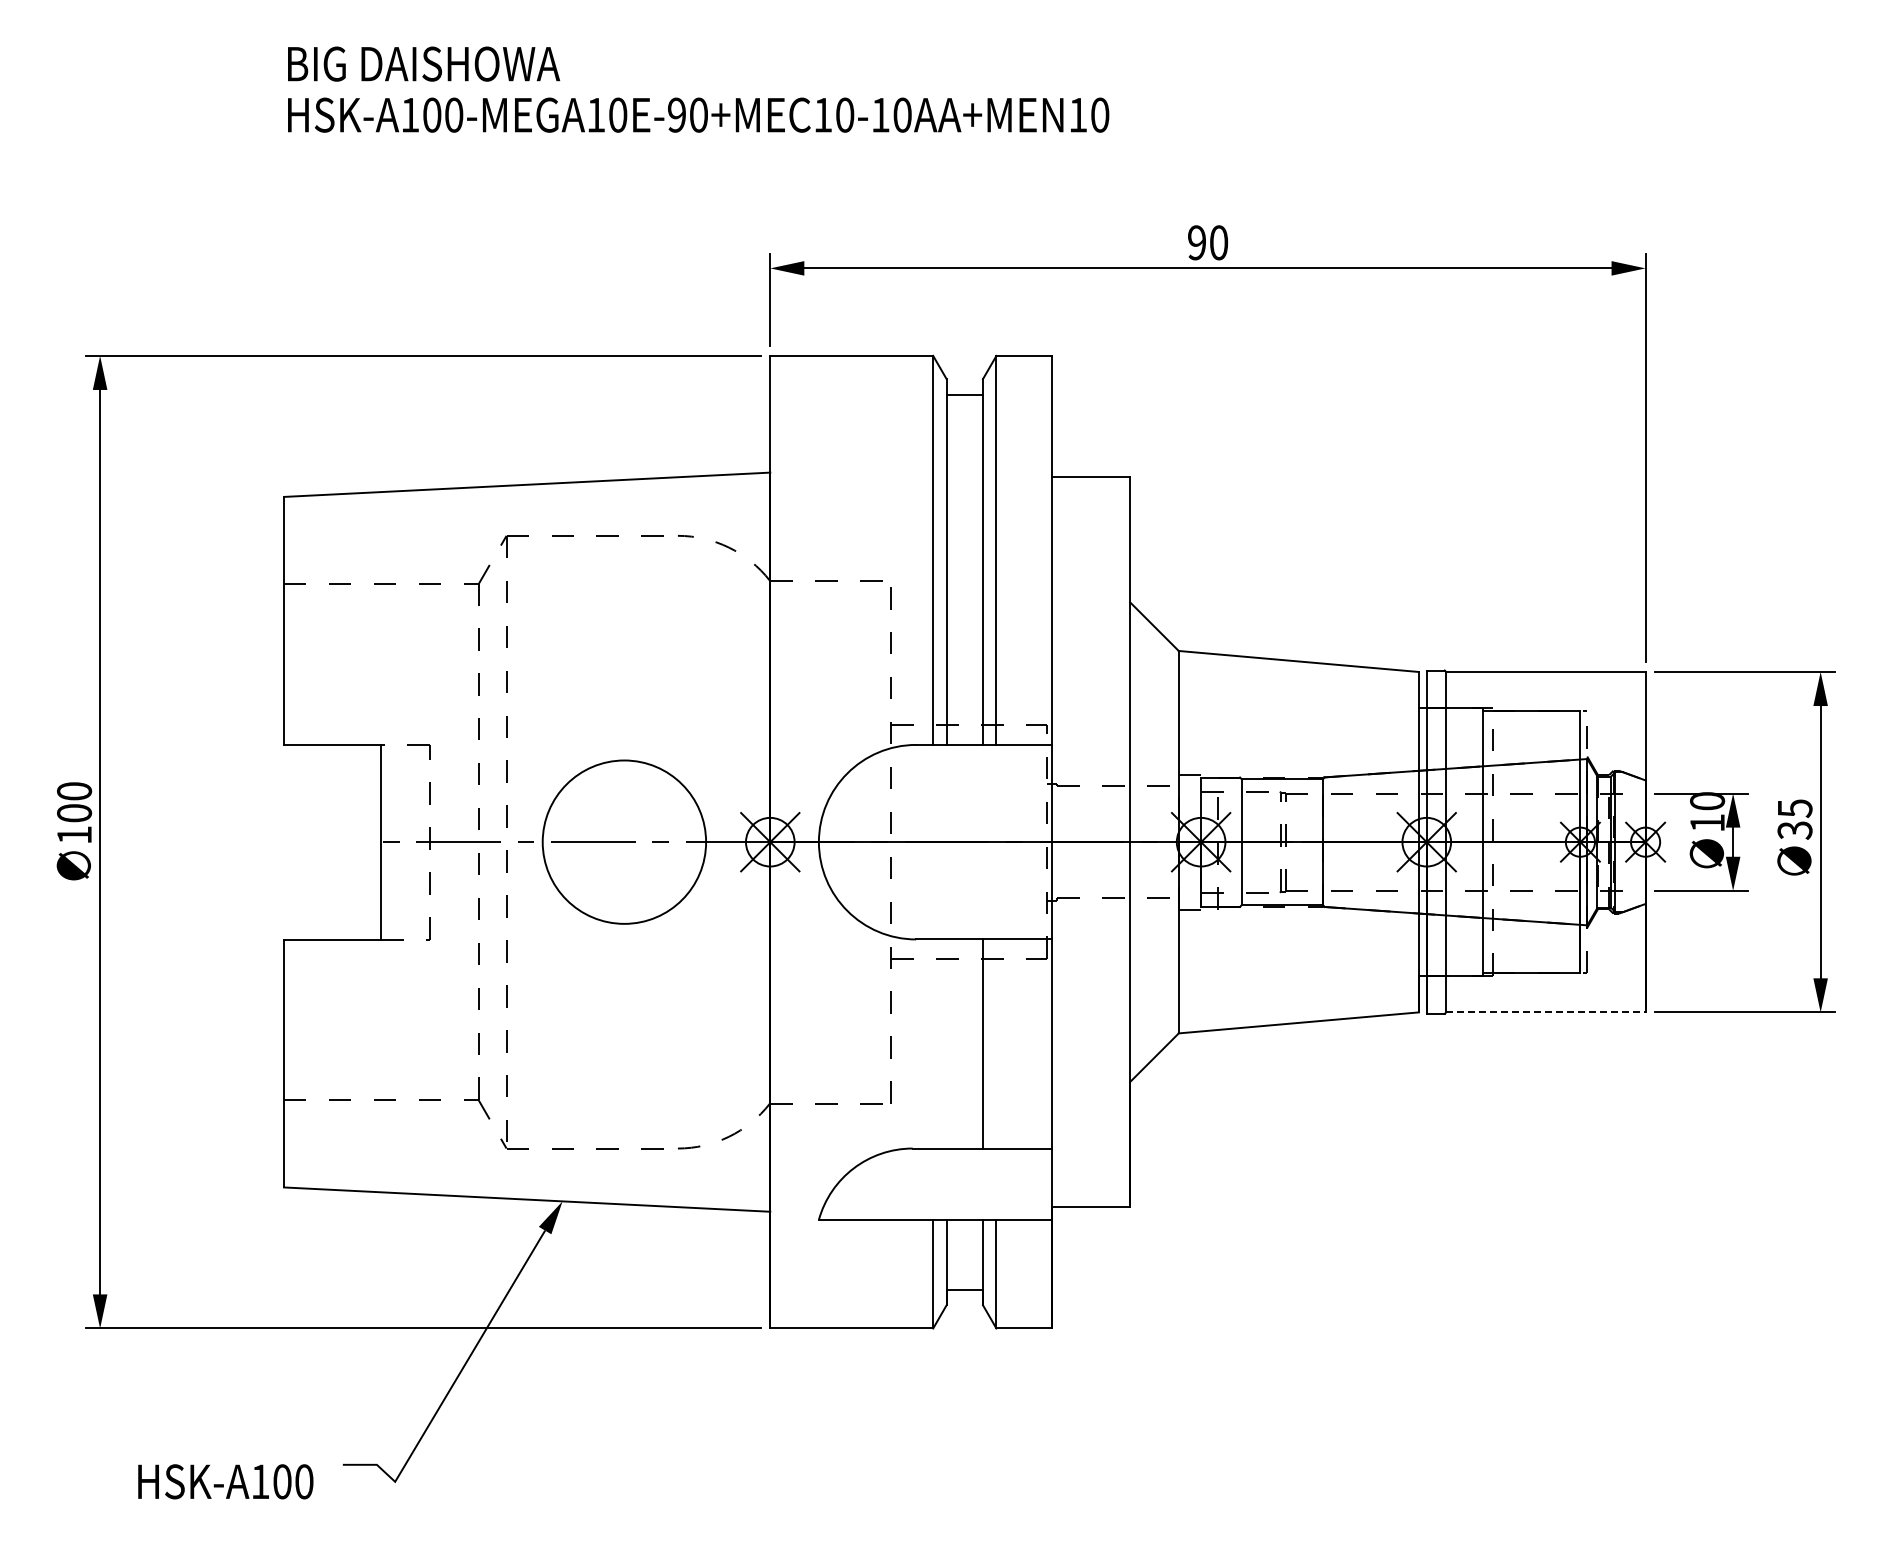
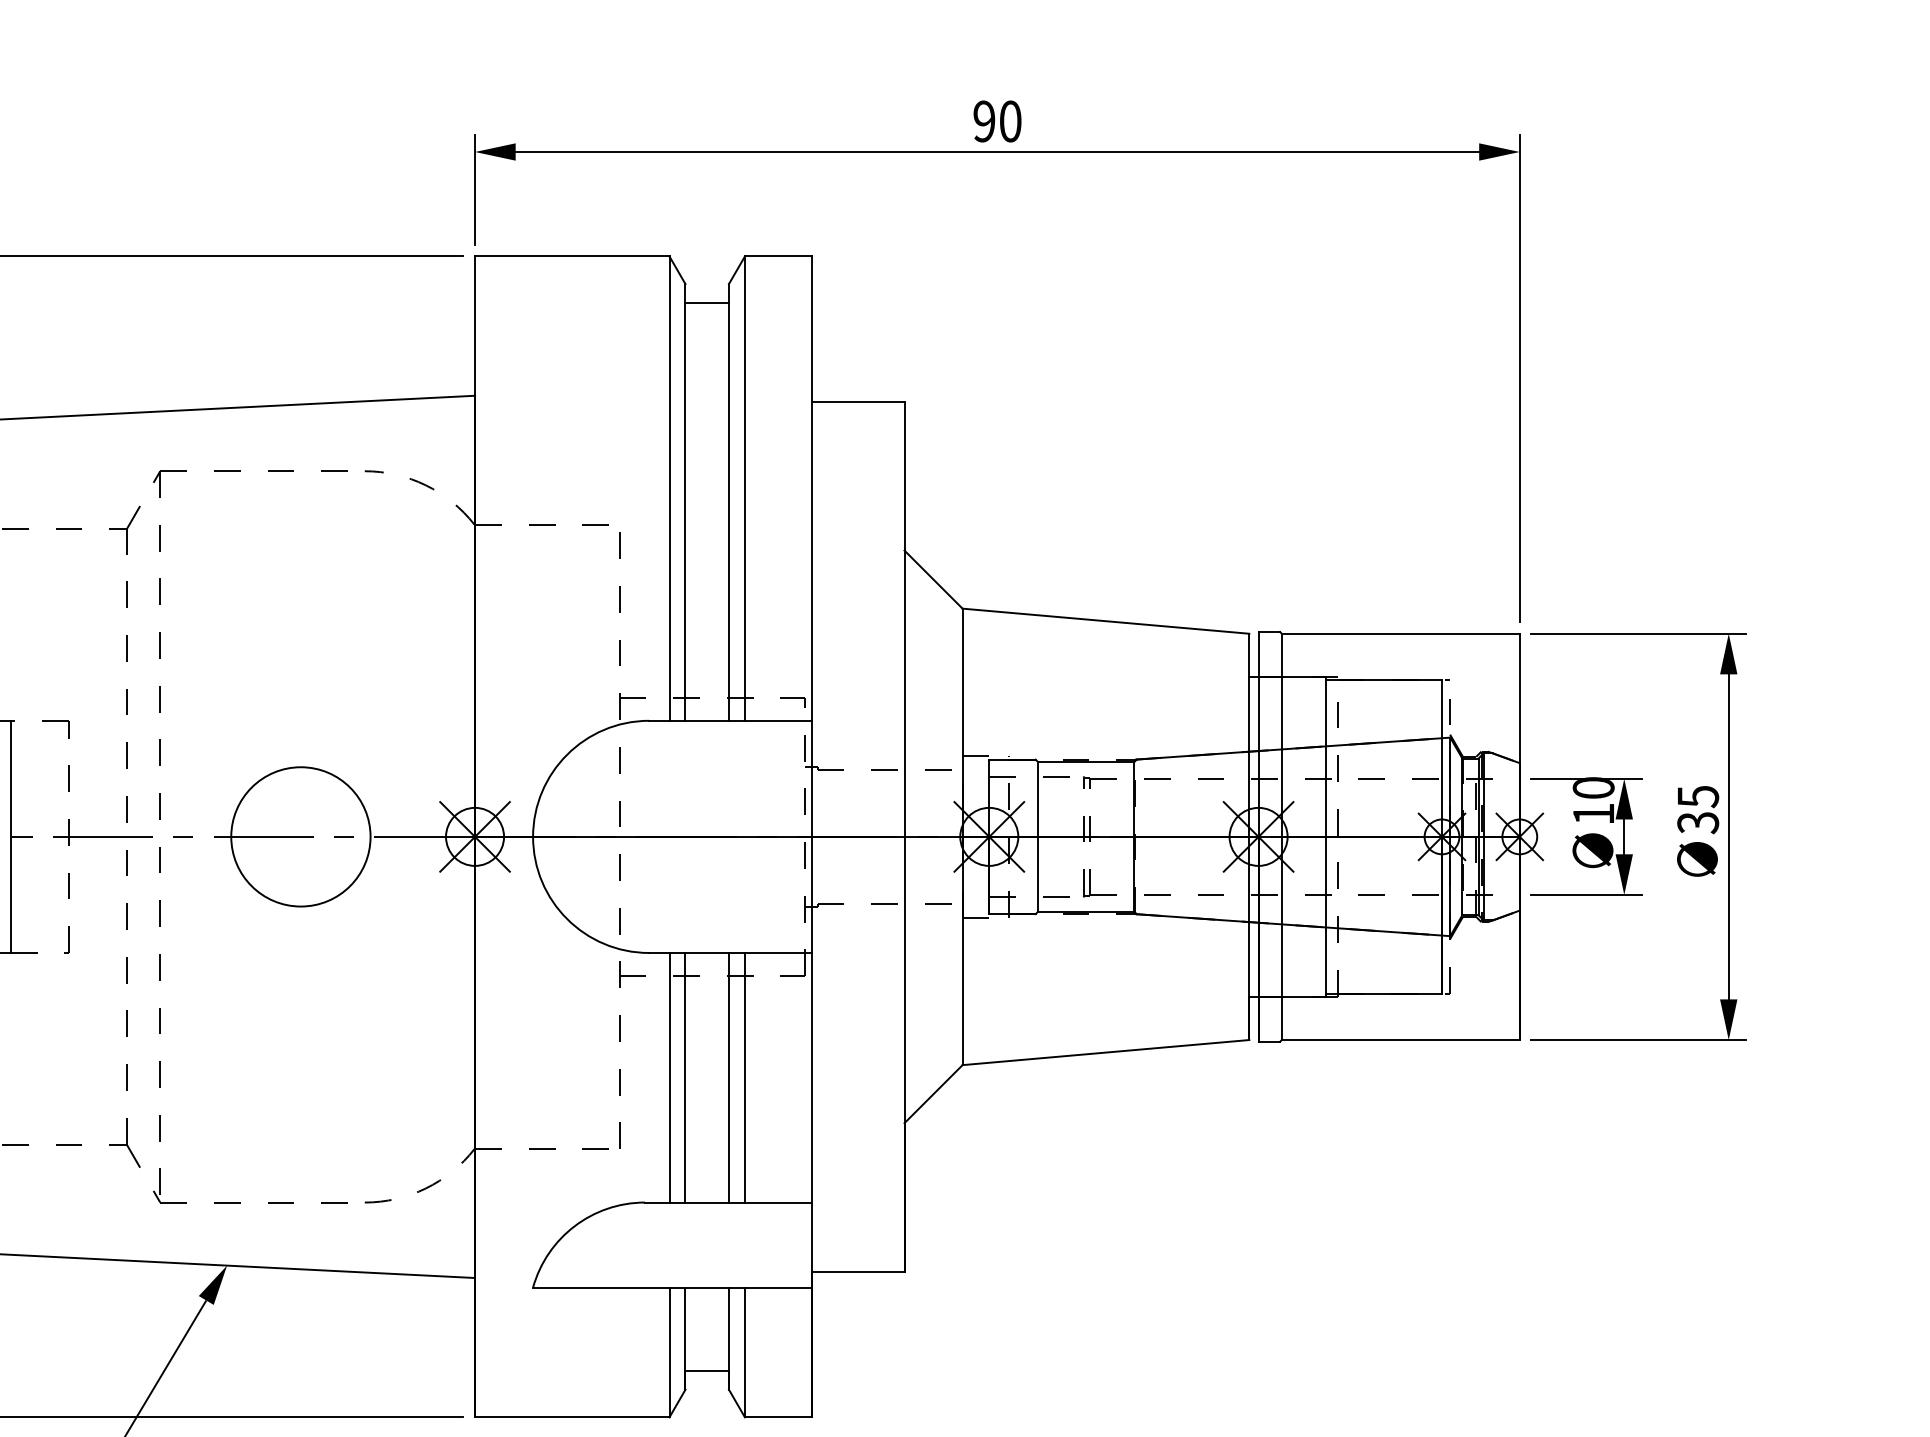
circle: (624, 841) -> (301, 836), size x0.71
line: (1545, 1012) -> (1400, 1040), dashed -> solid
line: (933, 1043) -> (669, 1077), added
line: (946, 1043) -> (685, 1077), added
line: (996, 1043) -> (745, 1077), added

